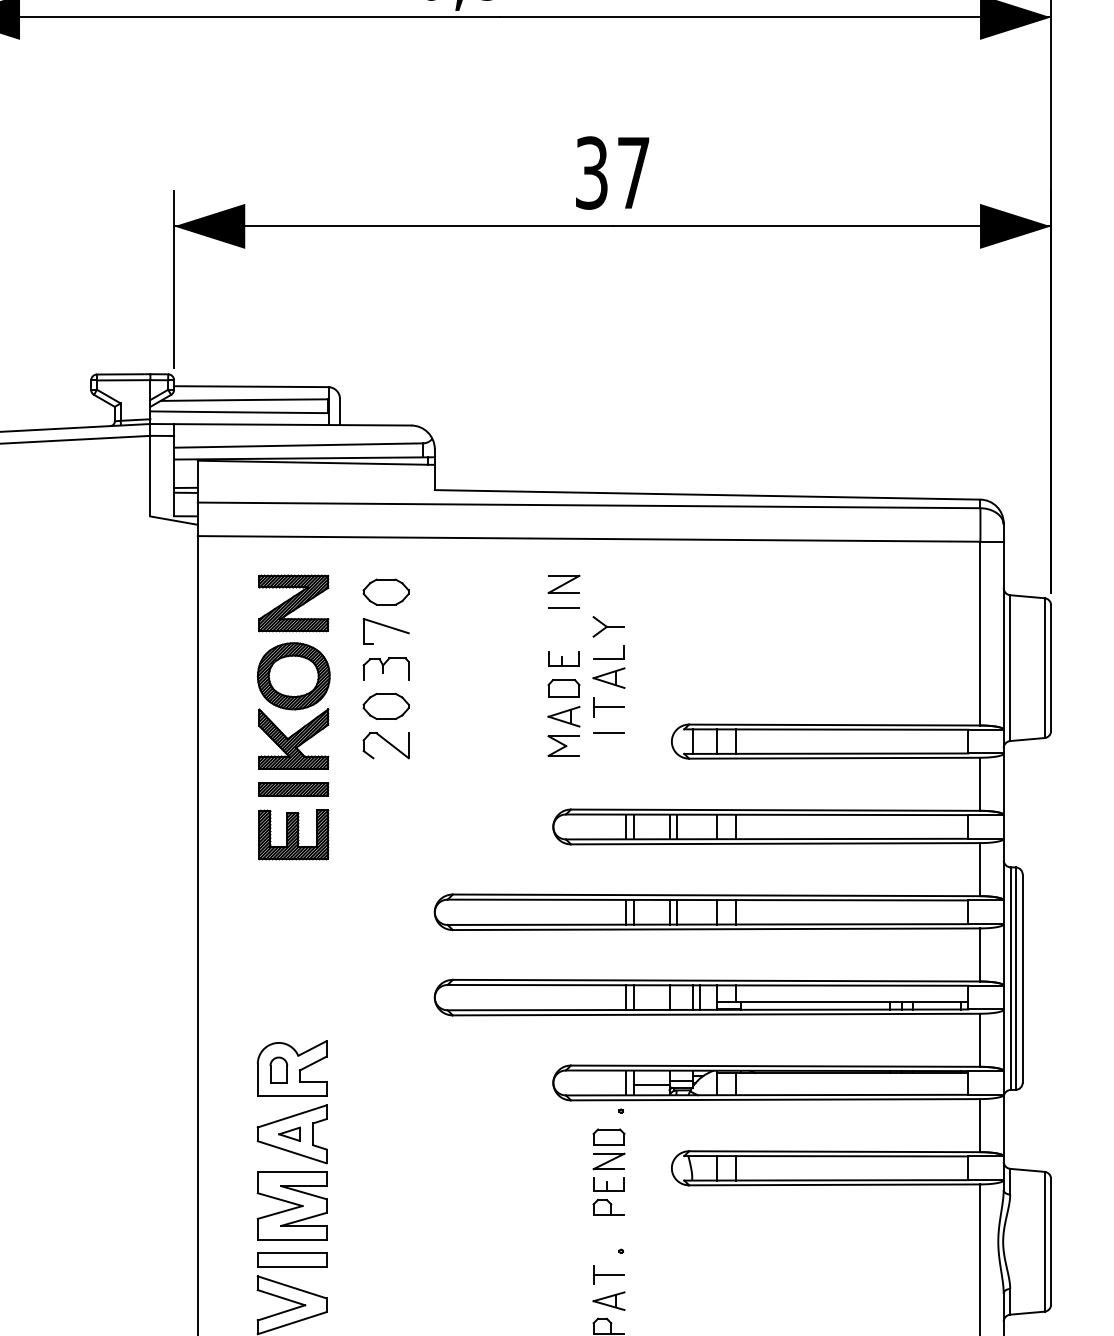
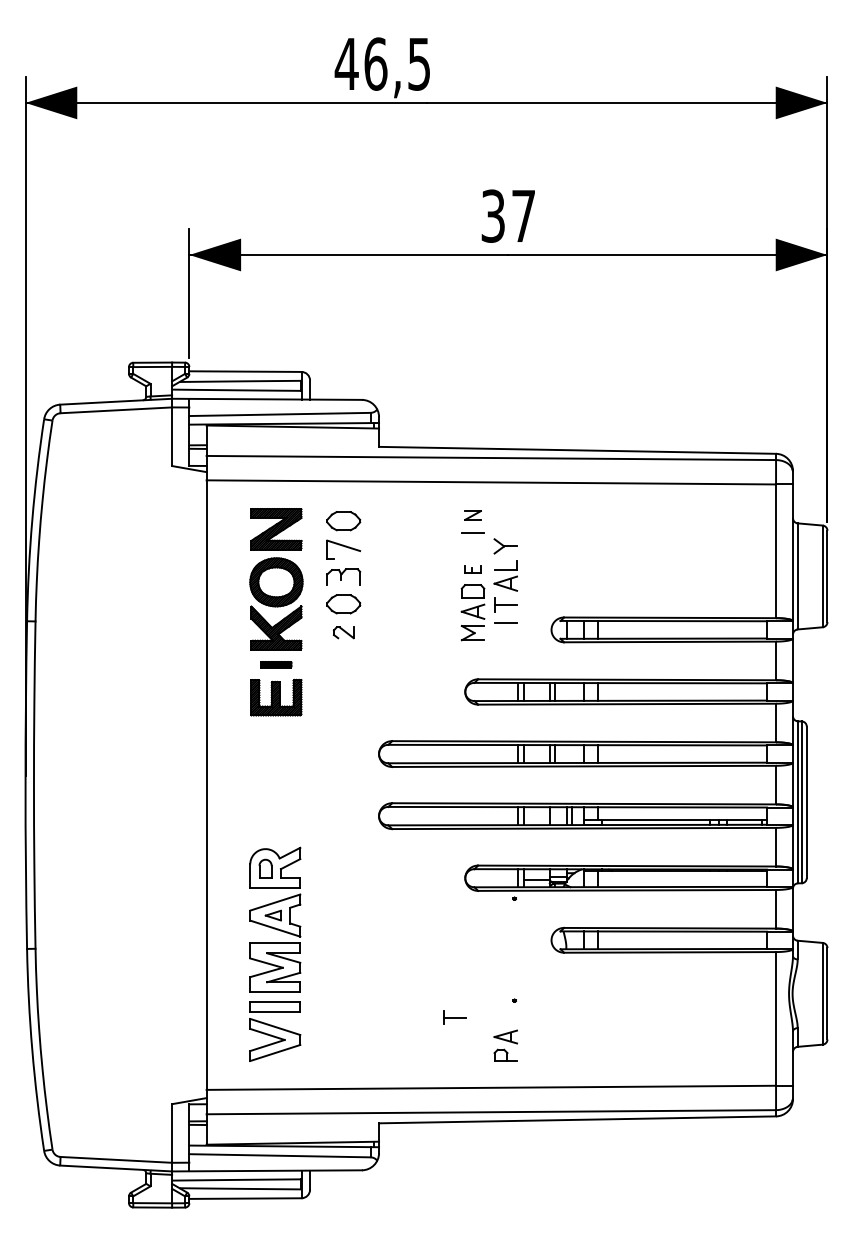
part: (563, 584) -> (472, 515), size x0.7
part: (563, 658) -> (472, 569), size x0.7
part: (385, 745) -> (343, 632), size x0.6
part: (293, 789) -> (276, 664), size x0.6
part: (608, 1172) -> (505, 943), removed
part: (608, 1274) -> (454, 1017), moved

